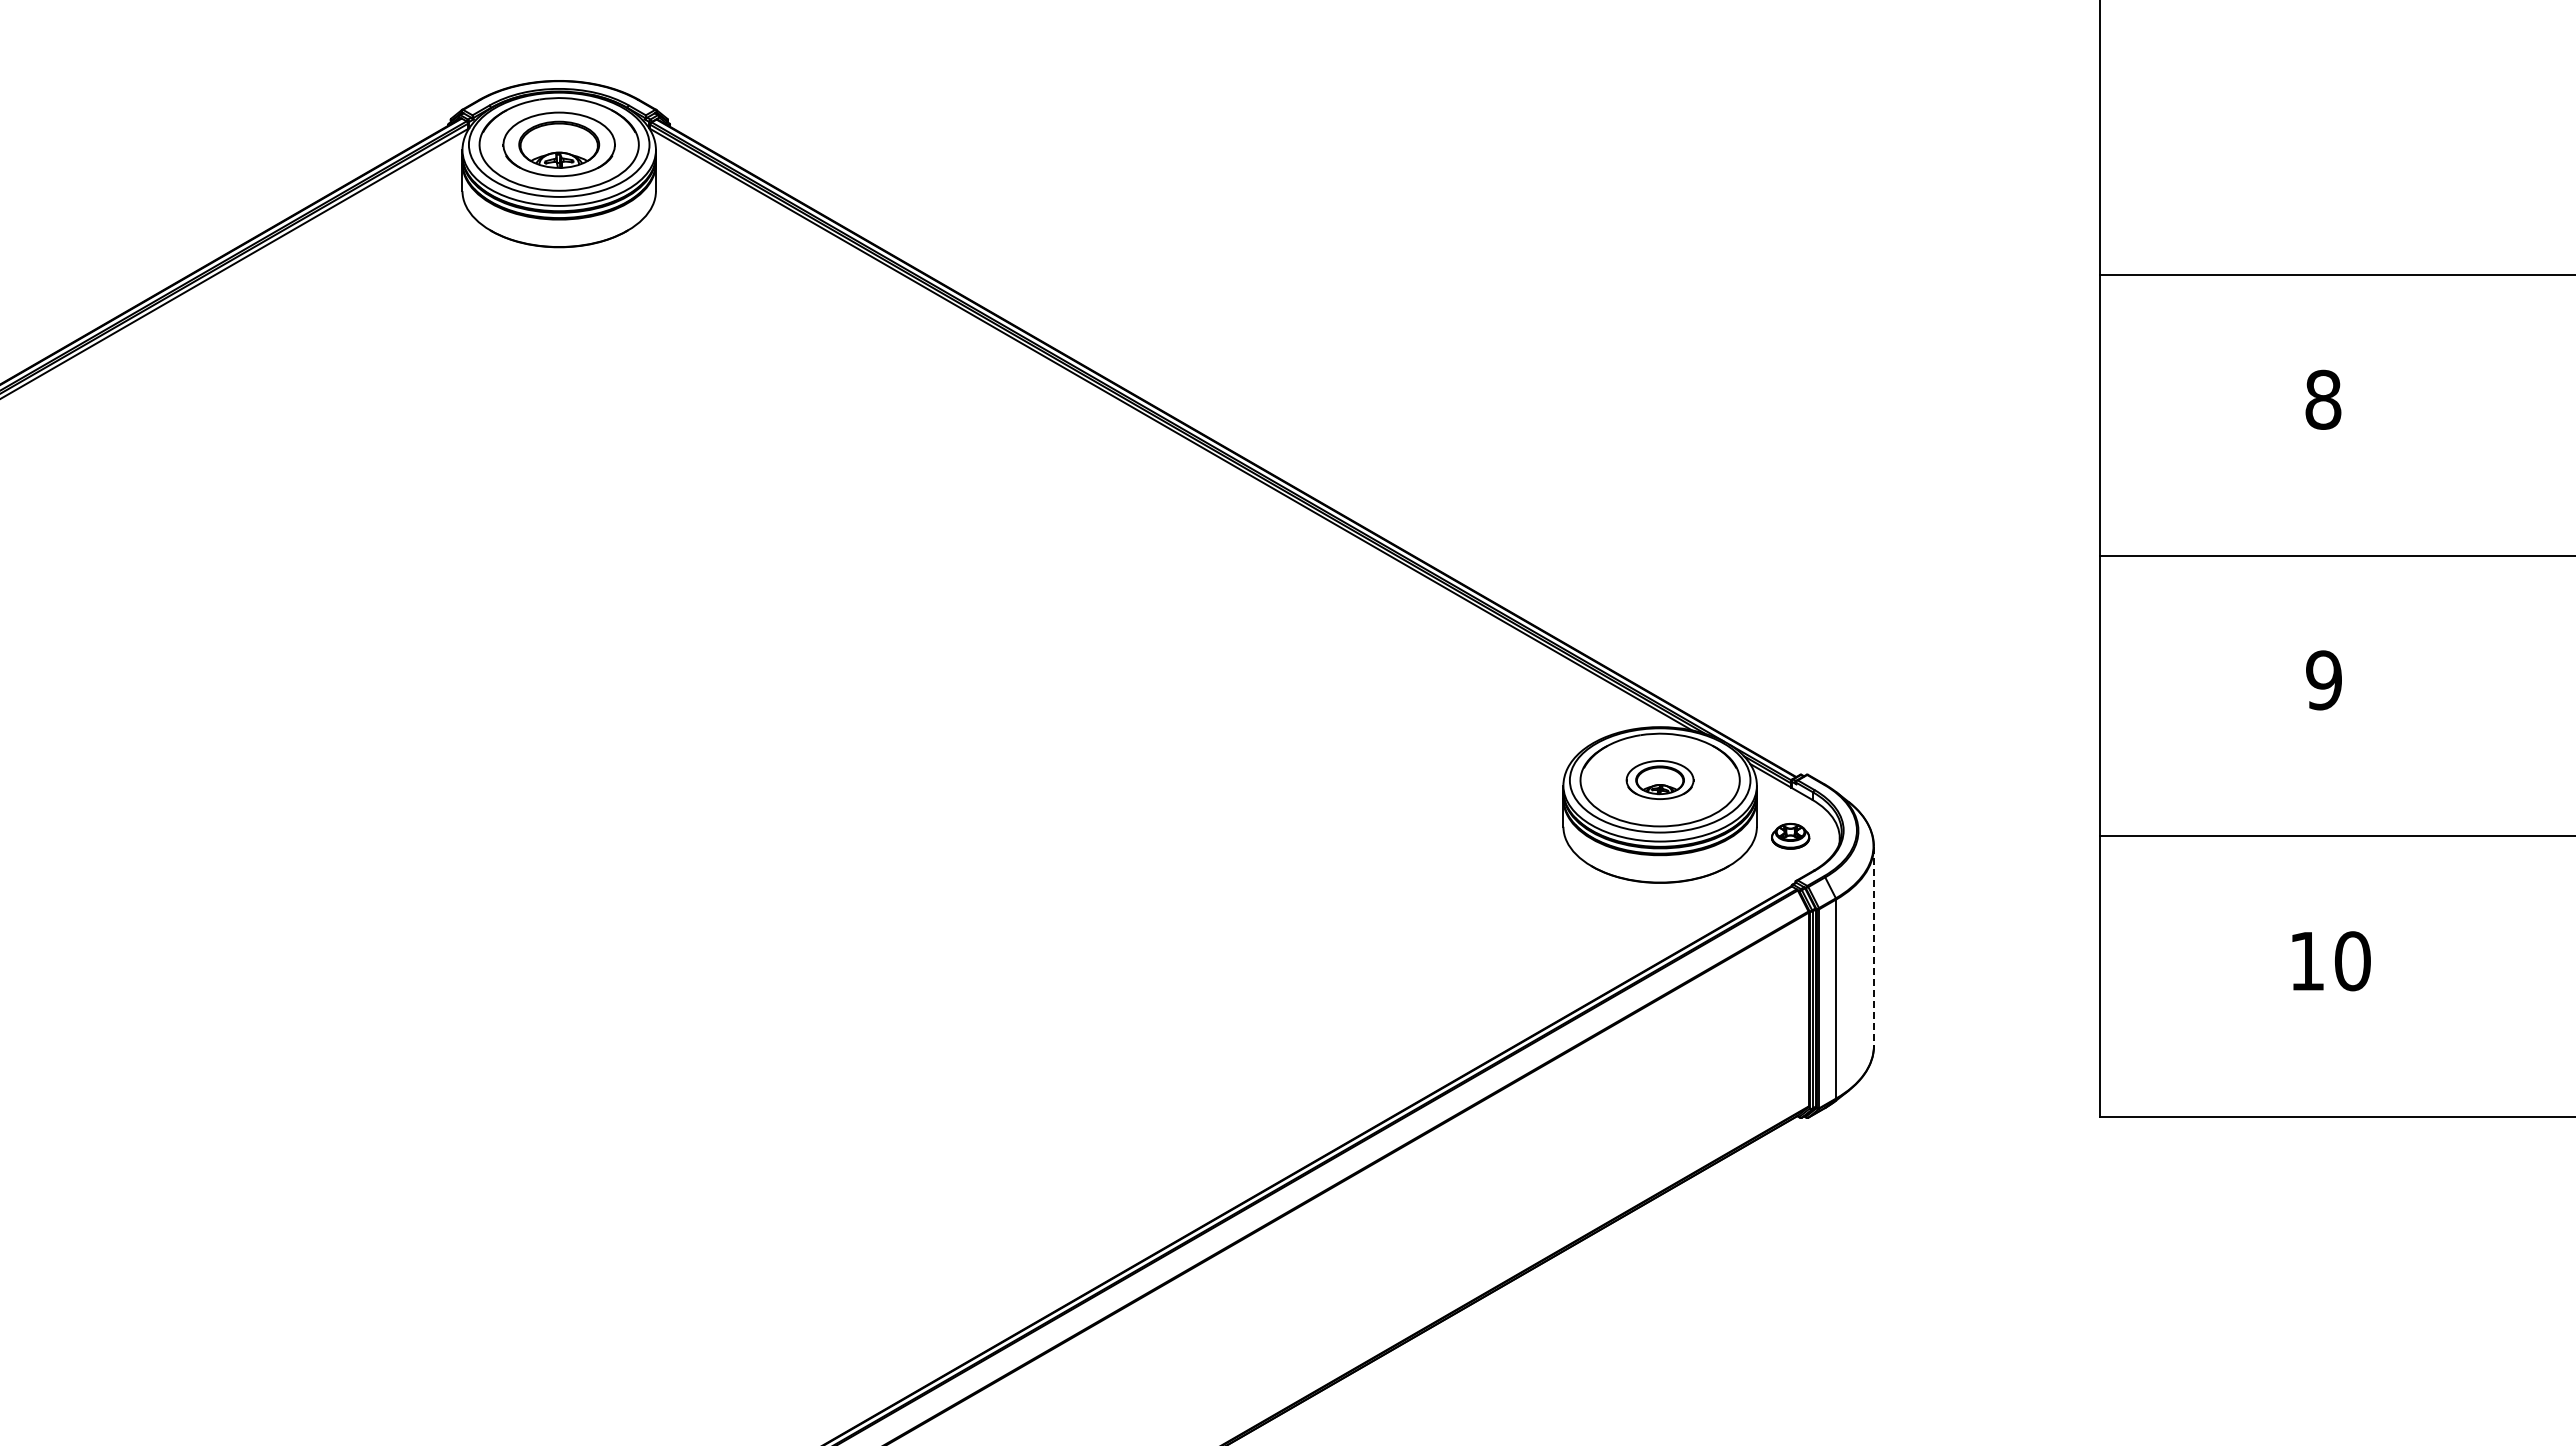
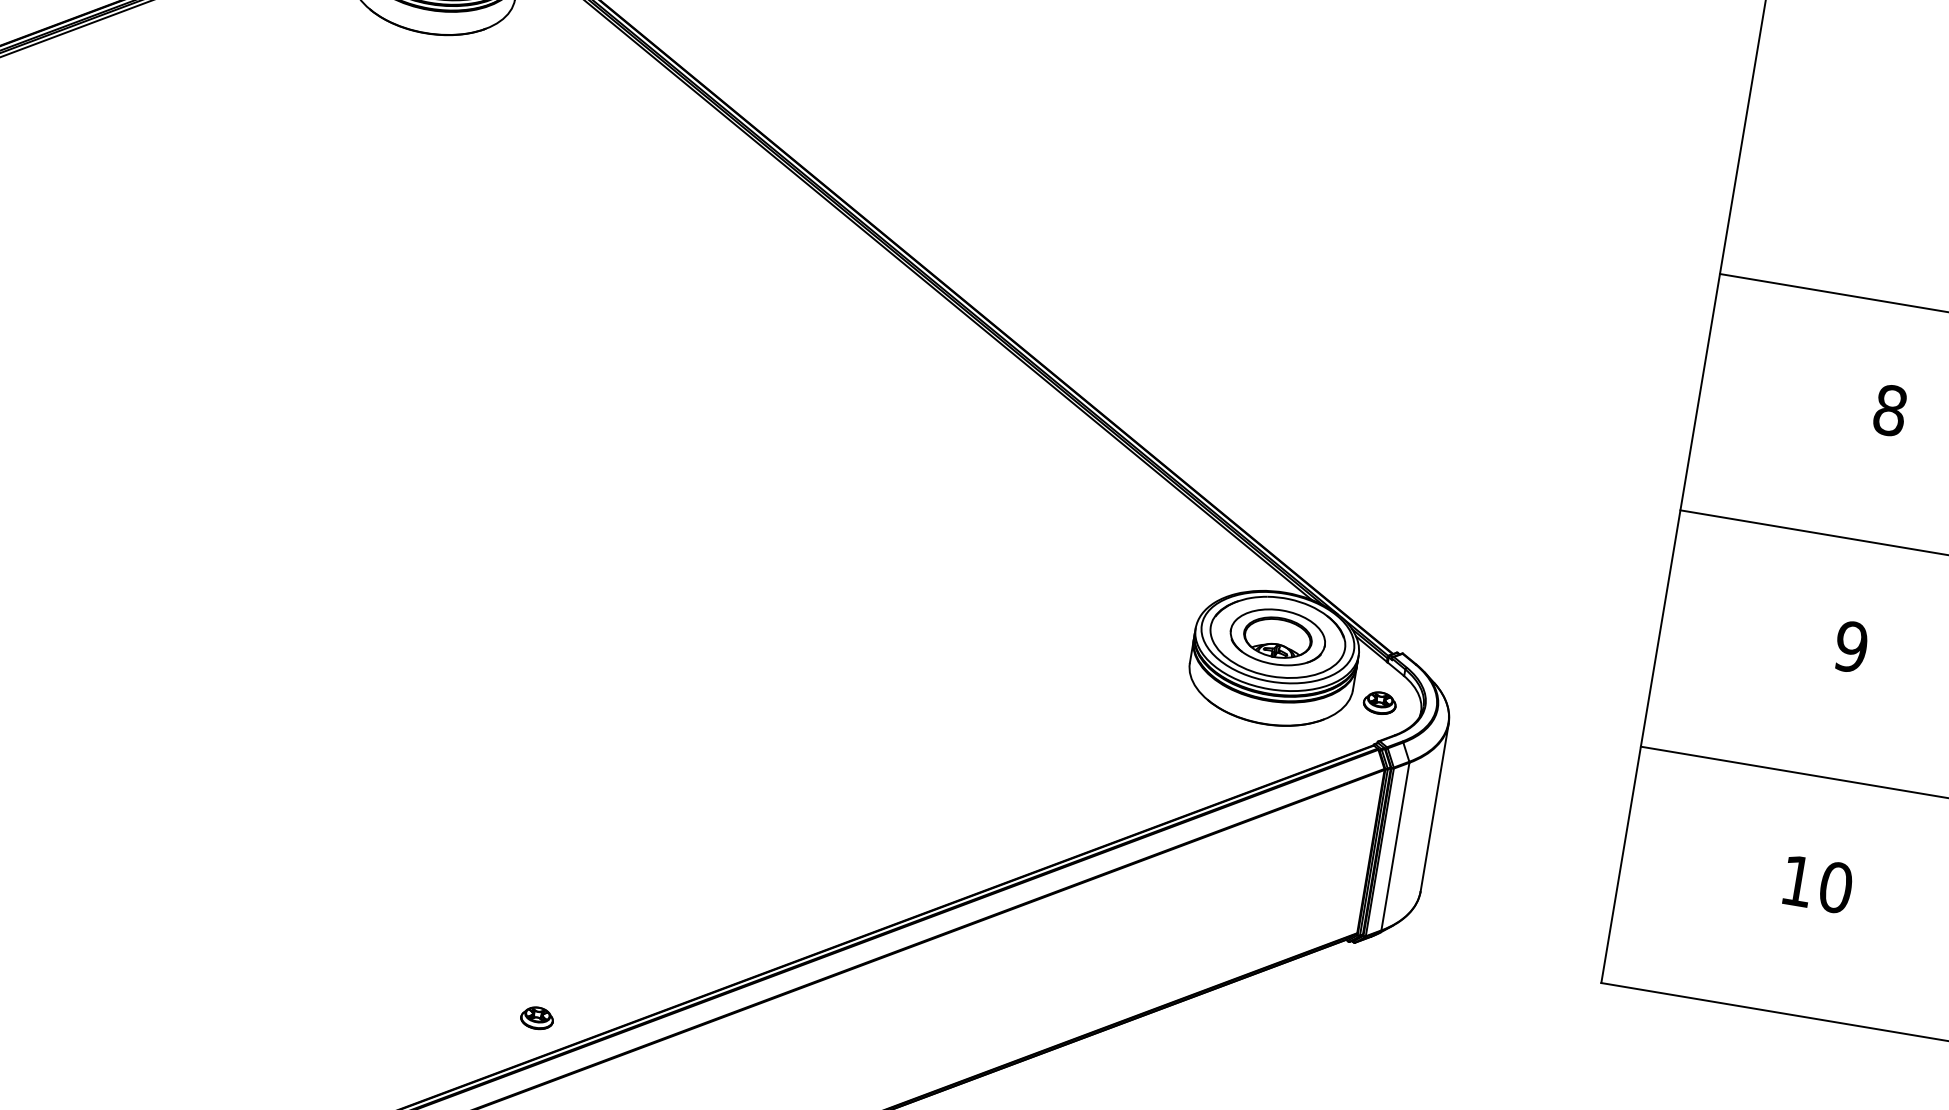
part: (1659, 779) -> (1277, 636), size x1.67
line: (1873, 946) -> (1434, 807), dashed -> solid
part: (878, 1362) -> (537, 1017), added

